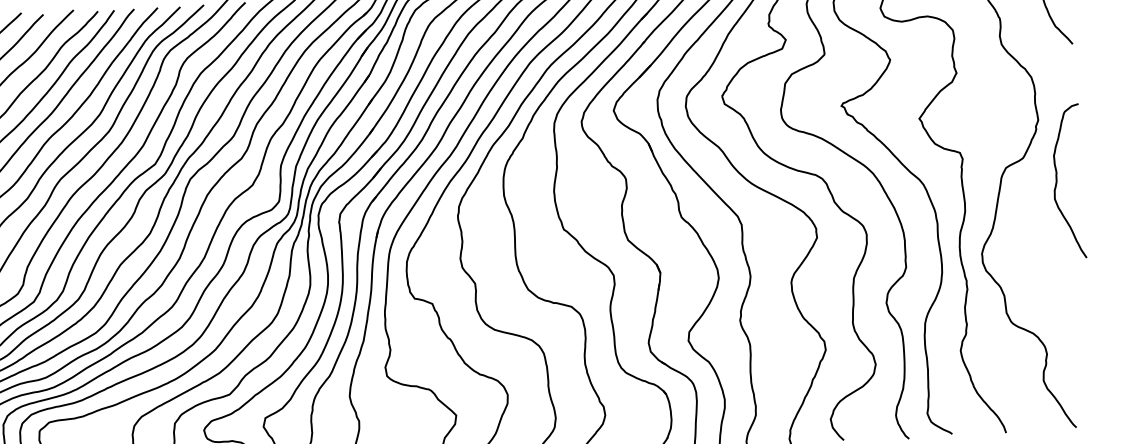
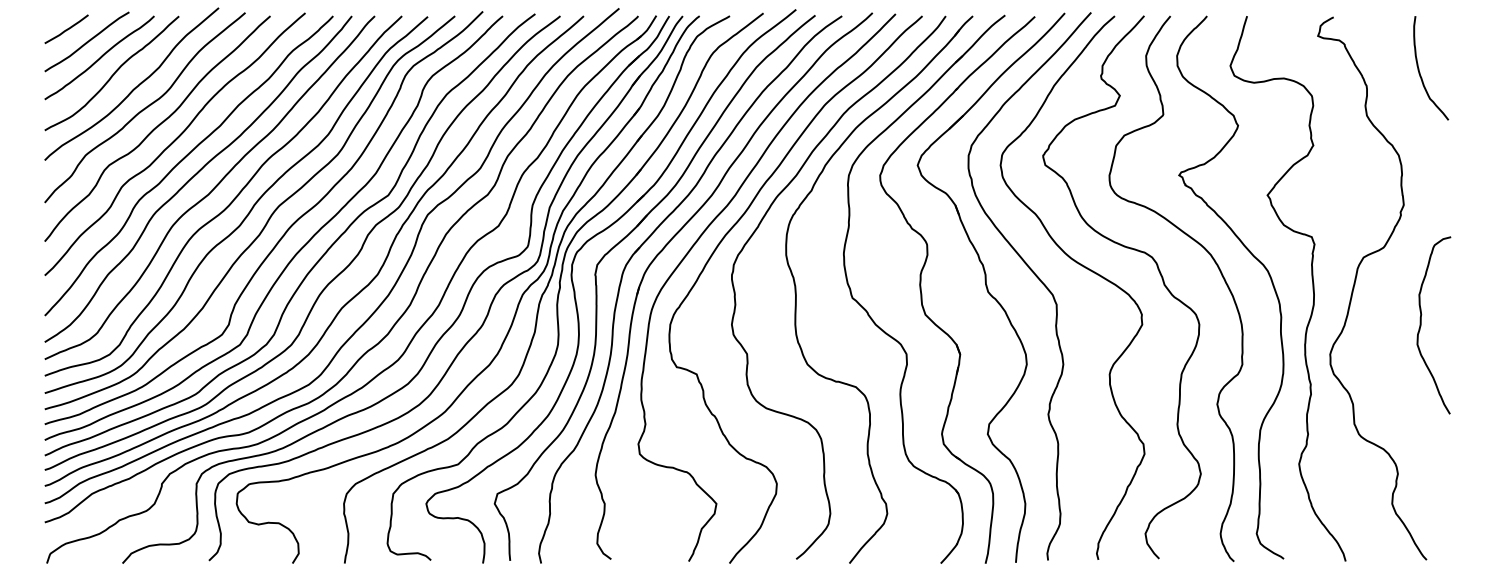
curve: (1057, 182) -> (1421, 325), moved

